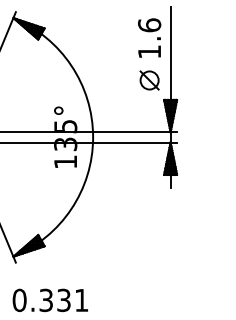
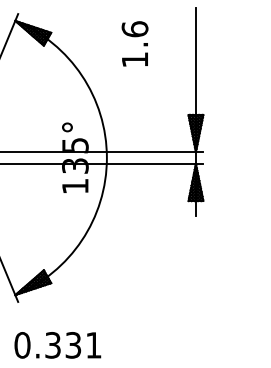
text: (149, 37) -> (134, 43), moved
part: (149, 80) -> (171, 92), removed

